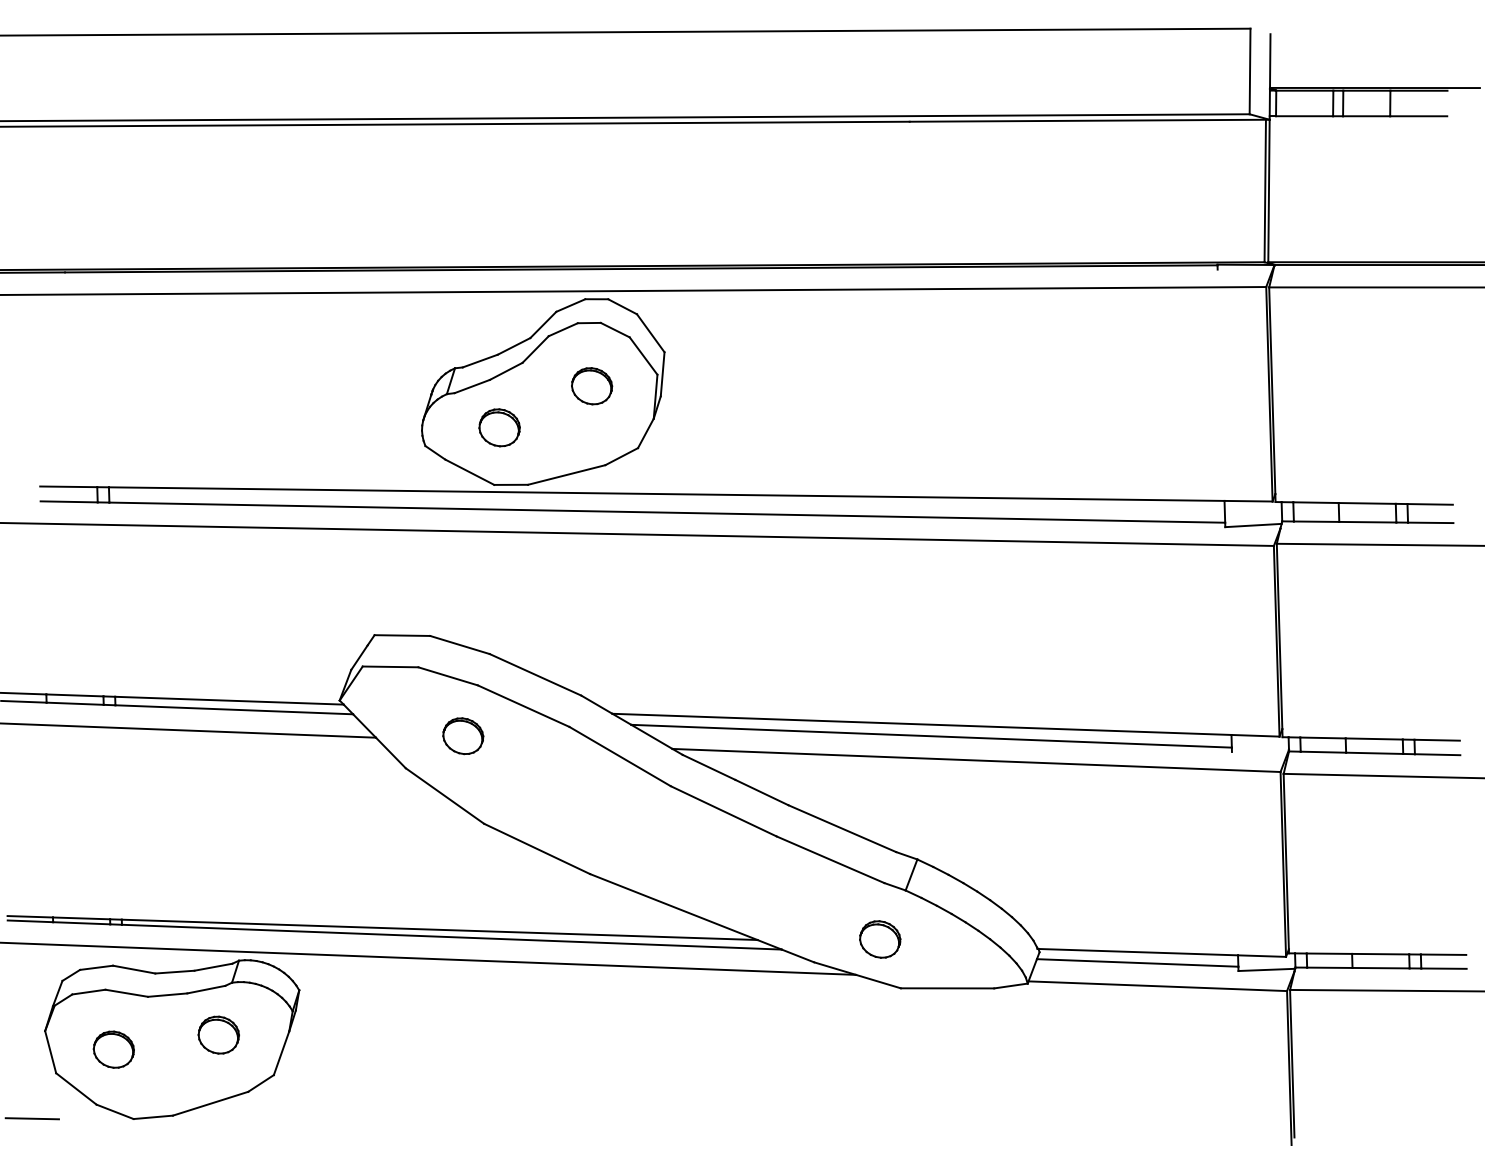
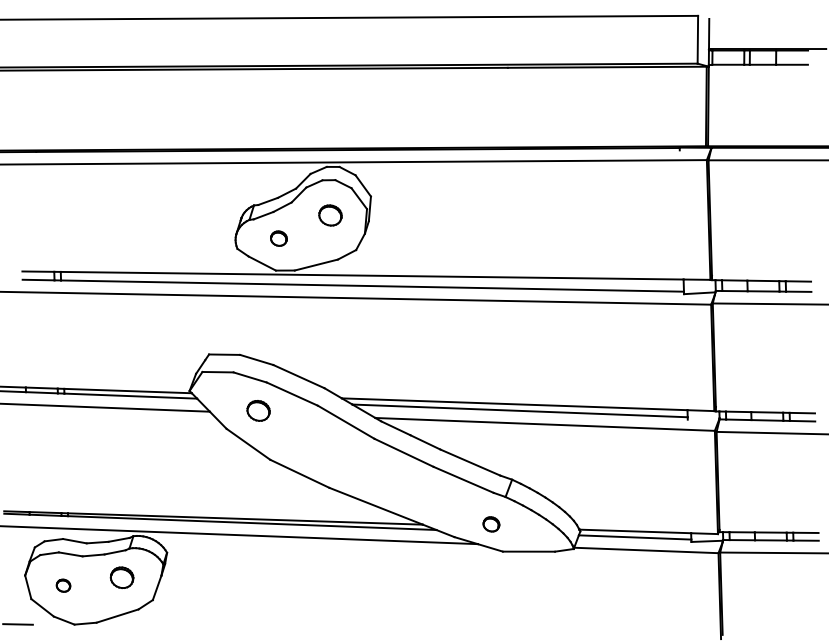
part: (498, 427) -> (278, 238), size x0.7
part: (880, 939) -> (491, 524), size x0.7
part: (113, 1048) -> (63, 585), size x0.6

